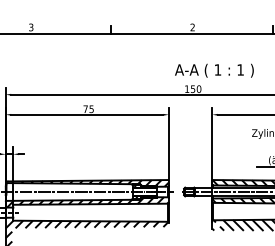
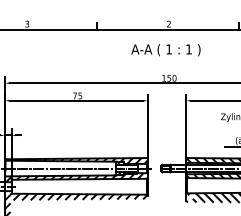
text: (213, 71) -> (165, 50), moved

